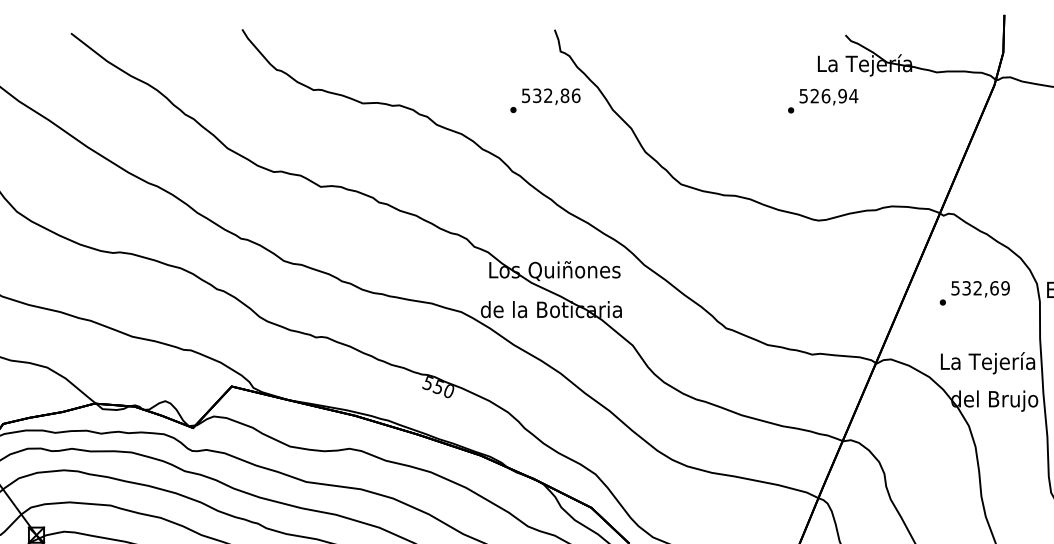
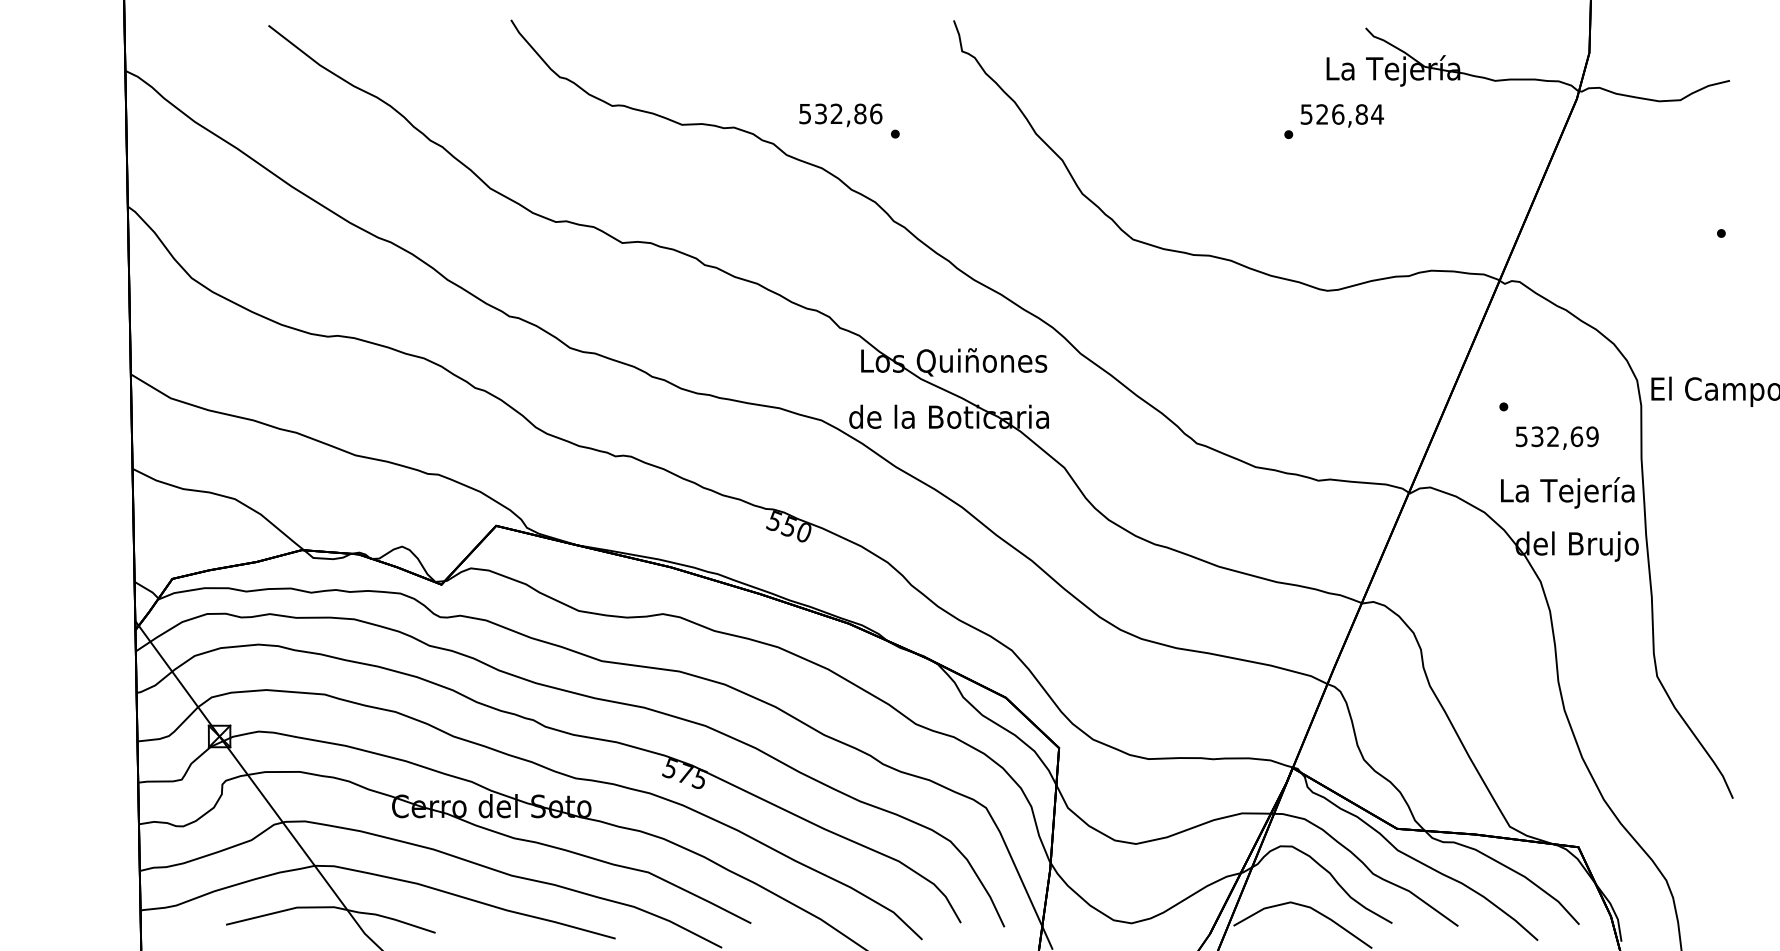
text: (550, 96) -> (840, 115), moved
text: (842, 96) -> (1361, 114), 526,94 -> 526,84
text: (980, 288) -> (1556, 437), moved

